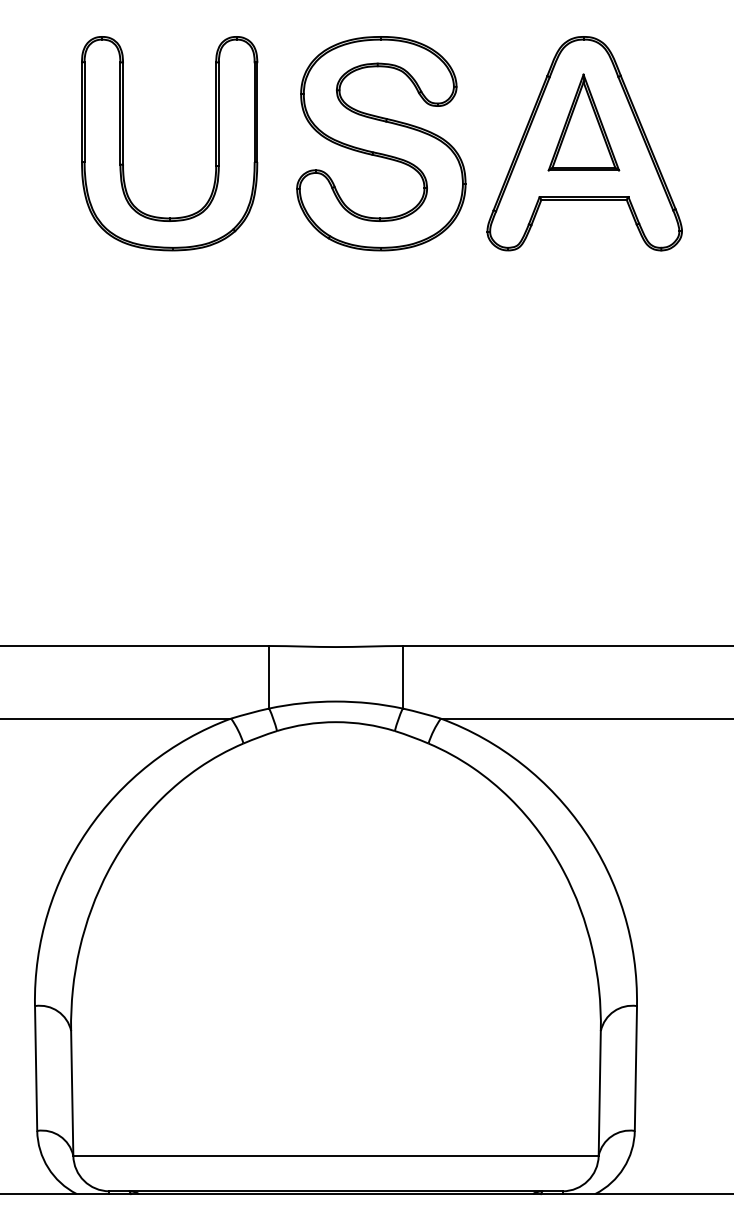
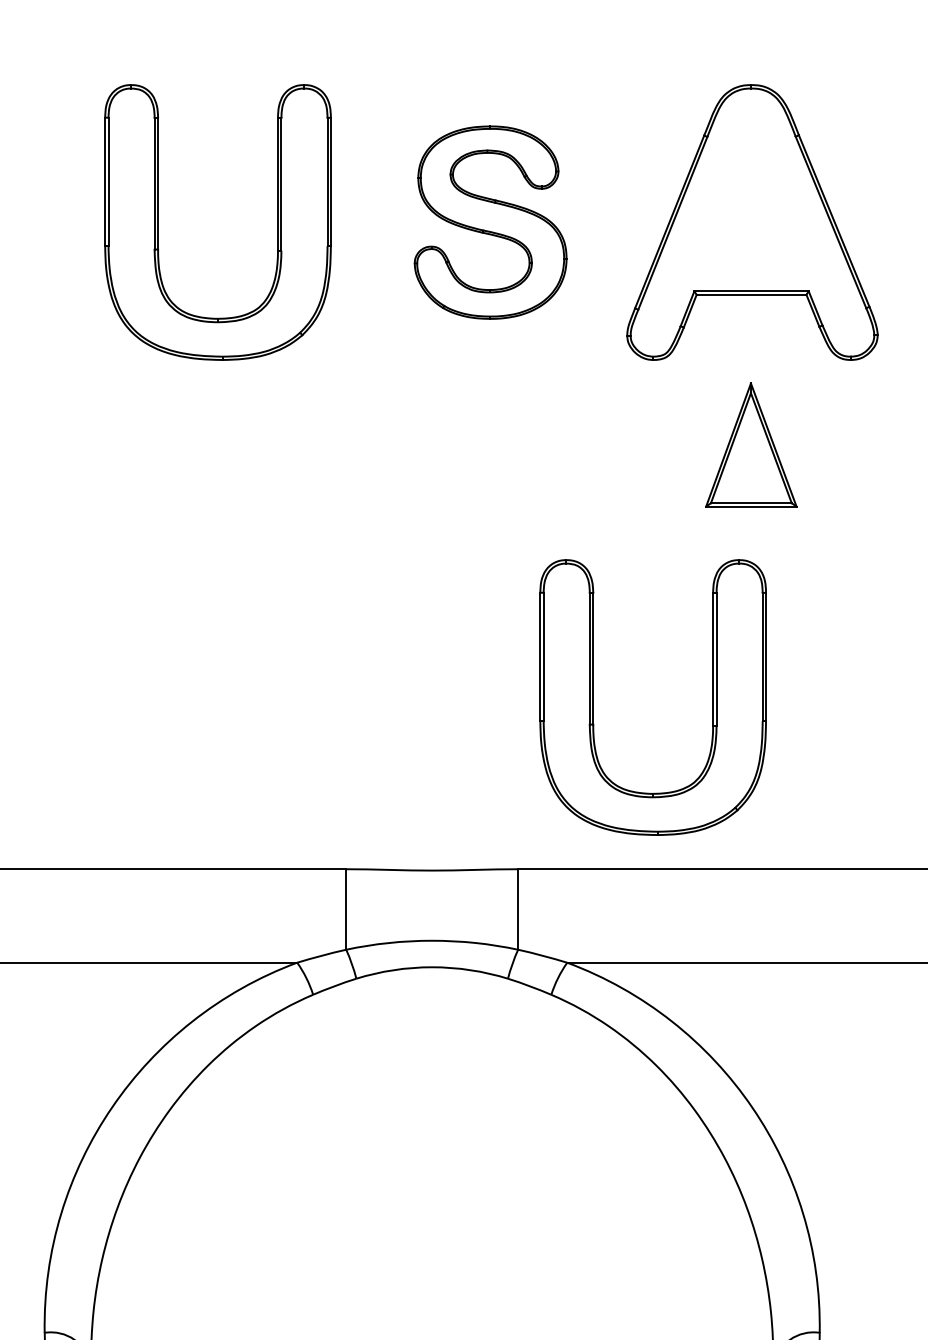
part: (583, 122) -> (750, 445), moved
part: (381, 143) -> (490, 222), size x0.7
part: (461, 512) -> (593, 697), added

